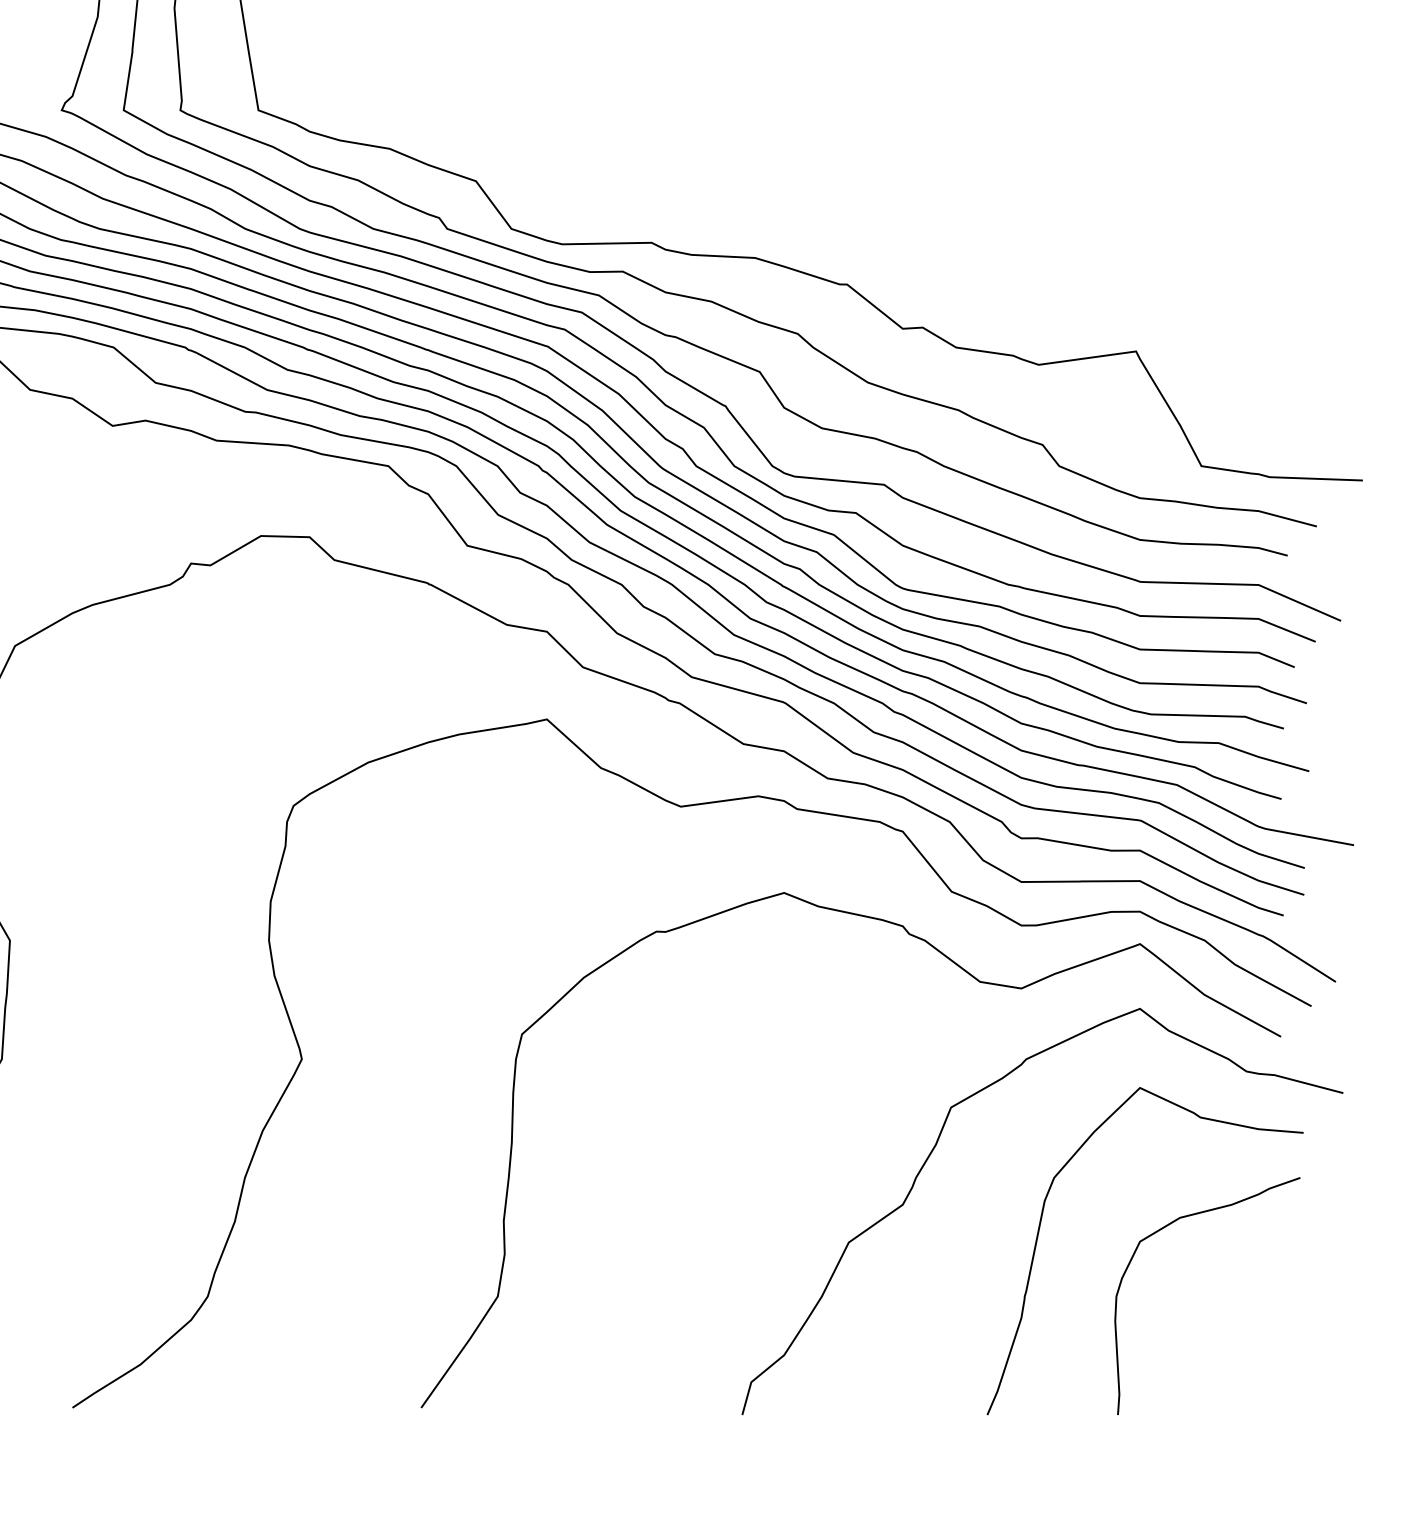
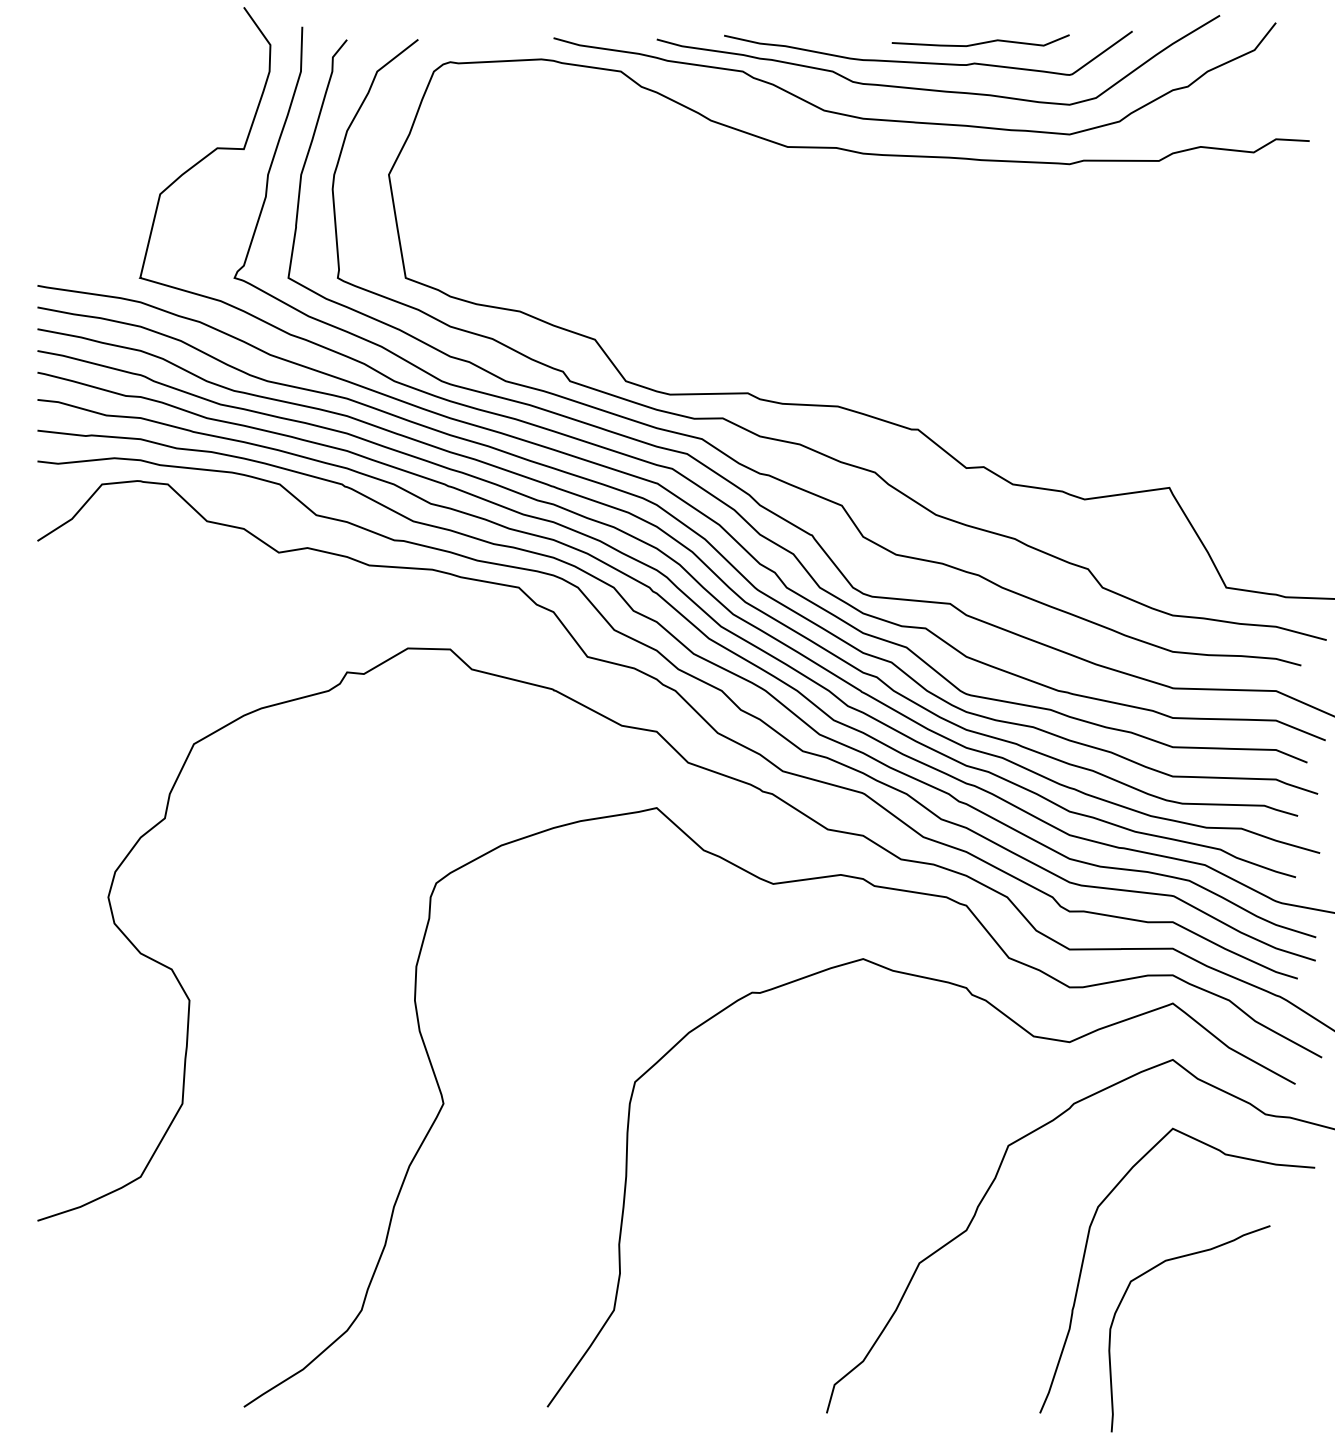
curve: (1166, 1227) -> (1153, 1269), moved

